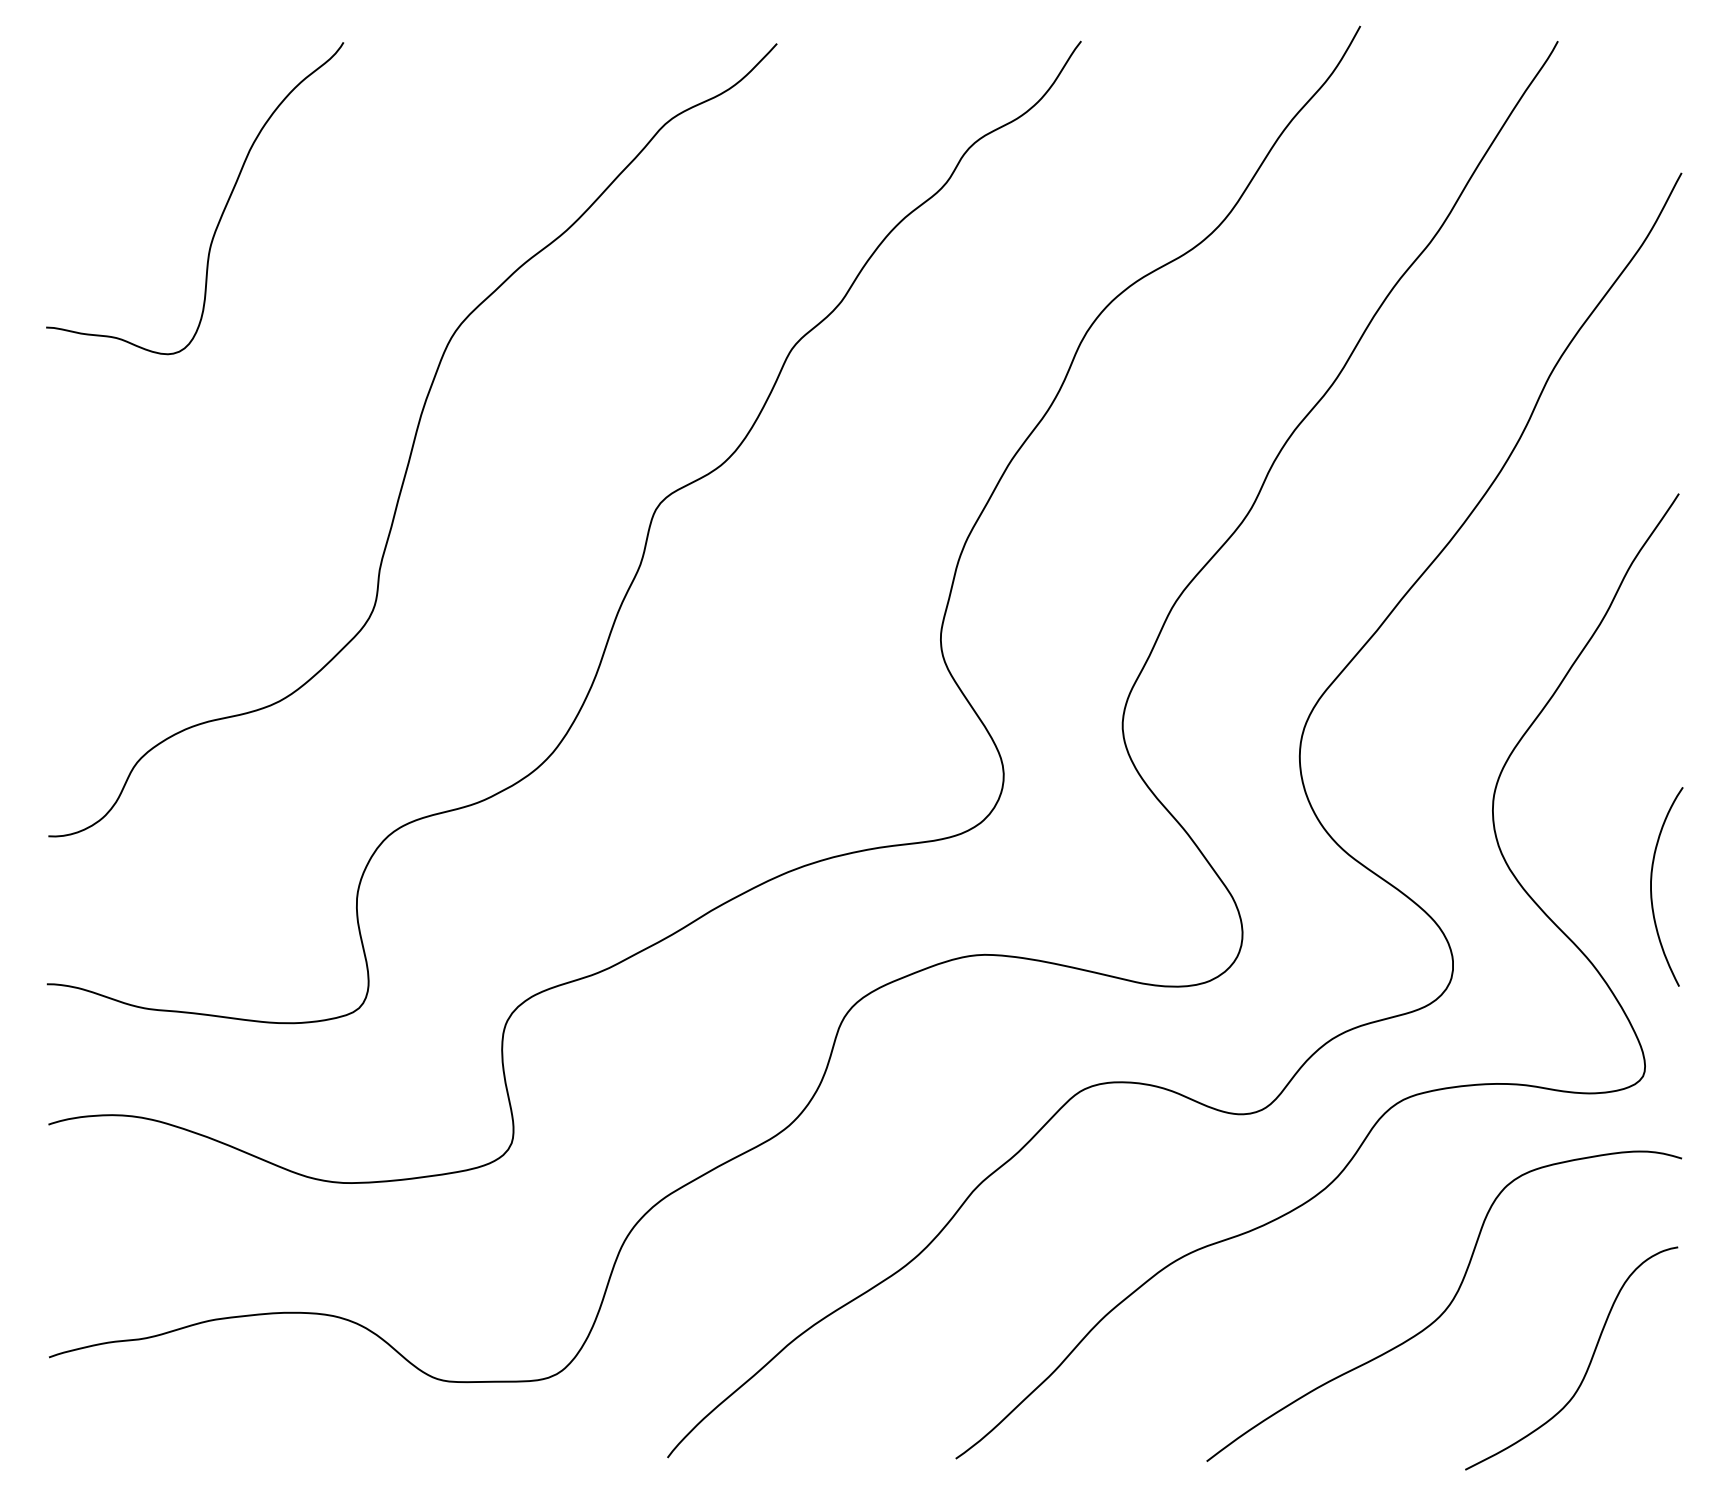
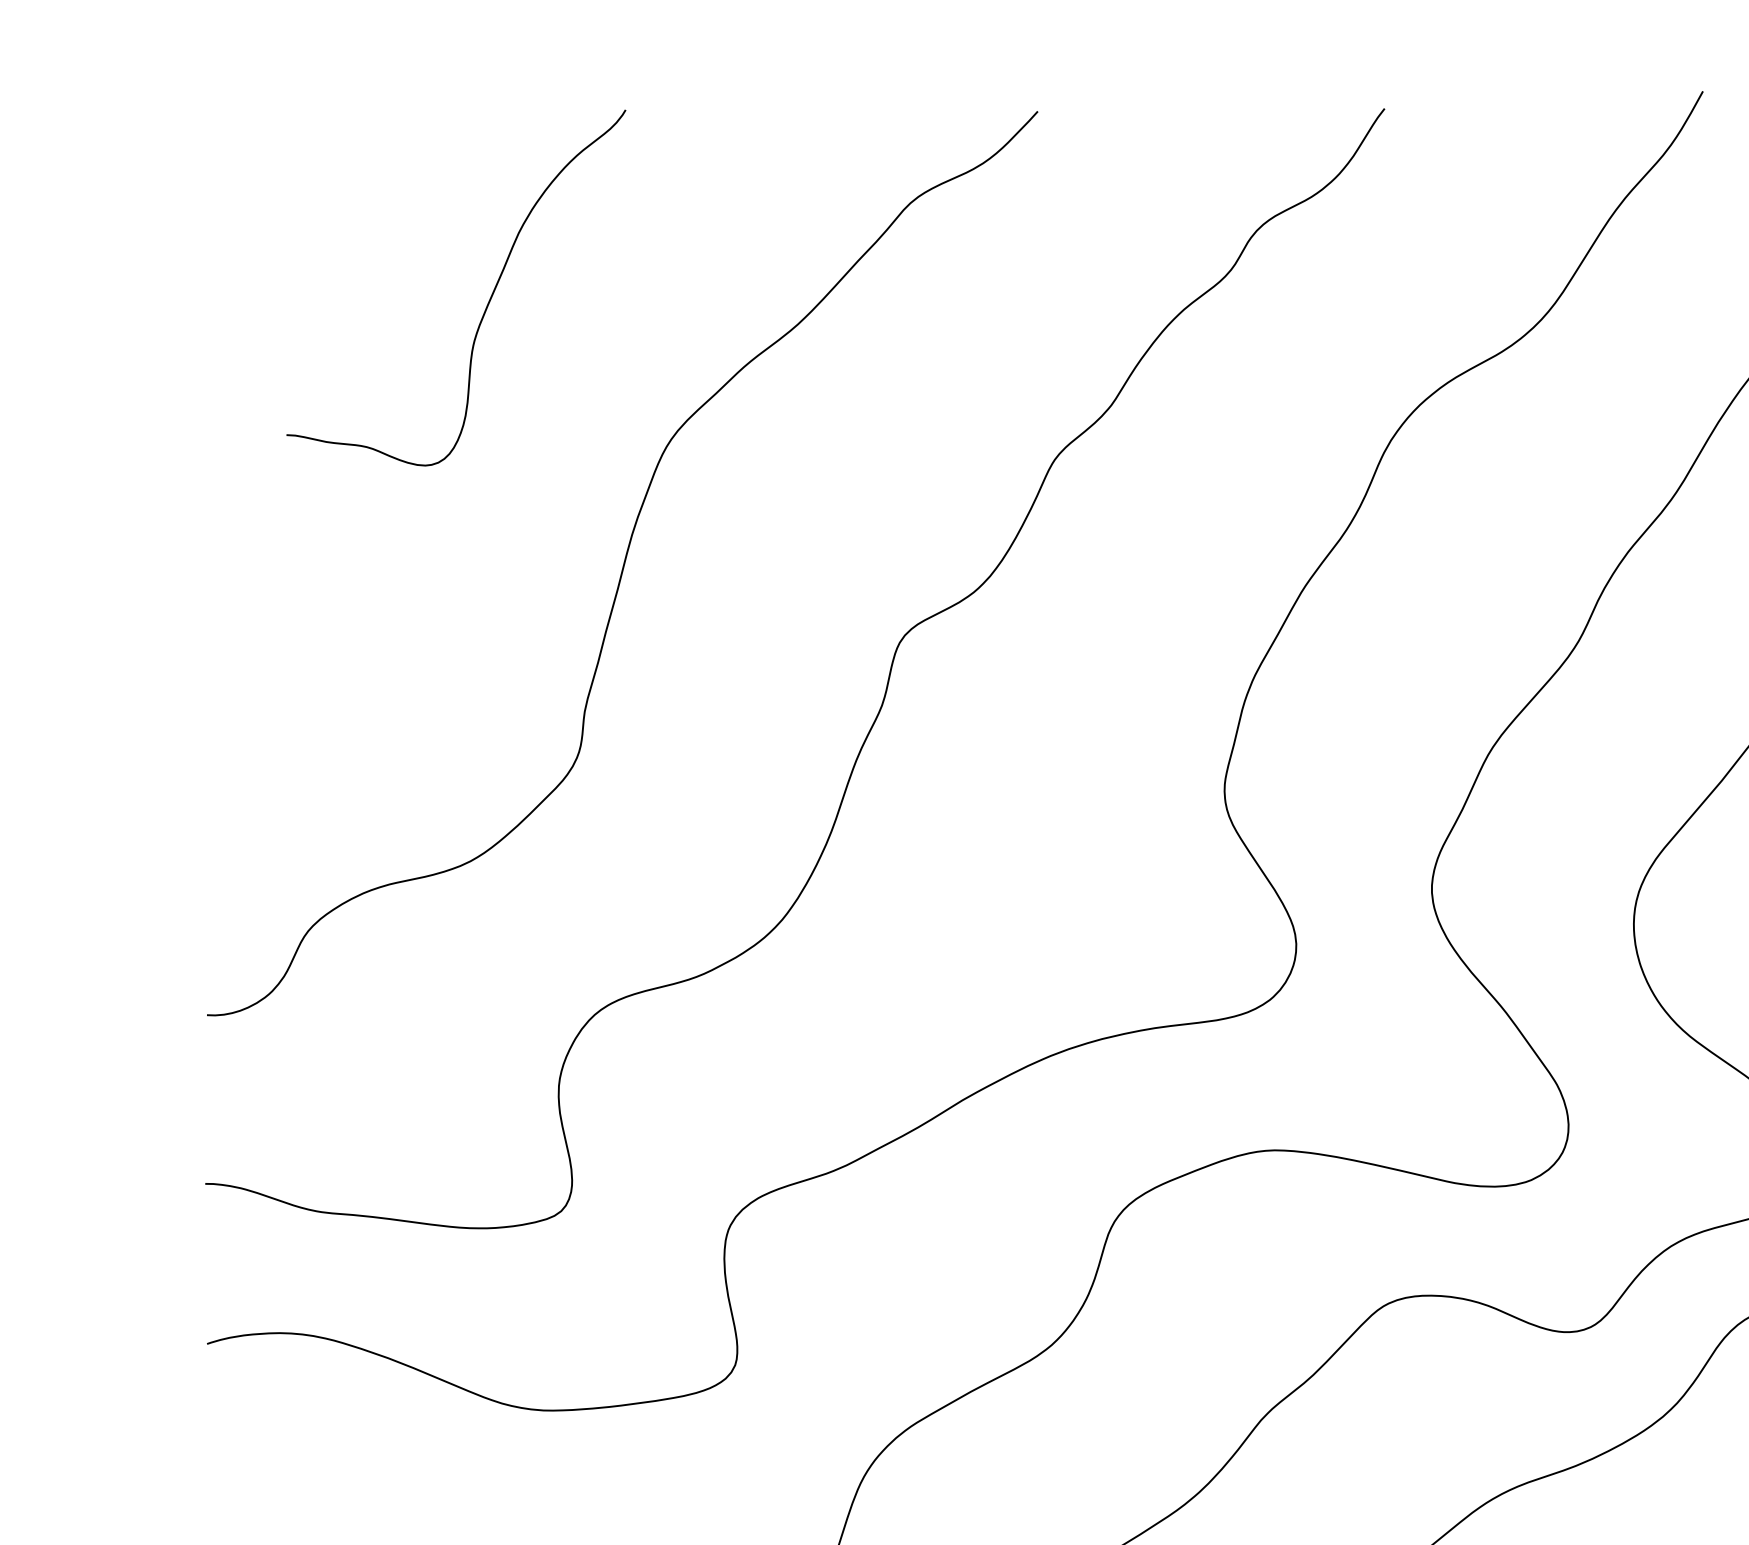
curve: (222, 211) -> (487, 302), moved

